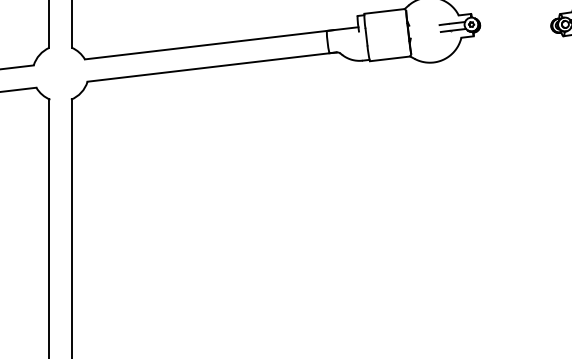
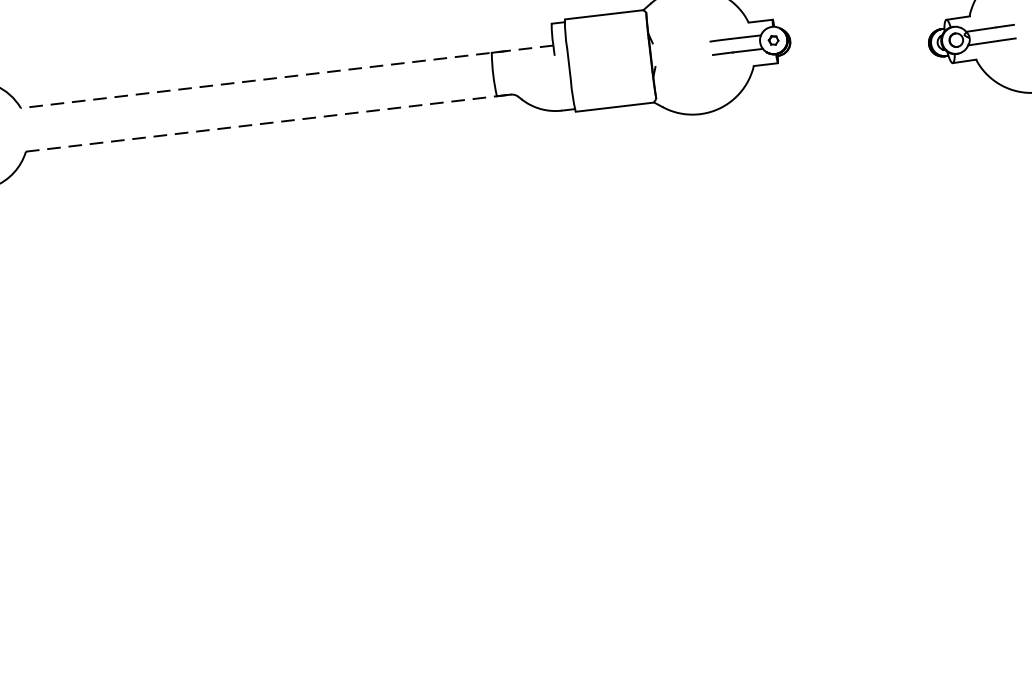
line: (221, 43) -> (286, 77), solid -> dashed
line: (212, 67) -> (269, 123), solid -> dashed

